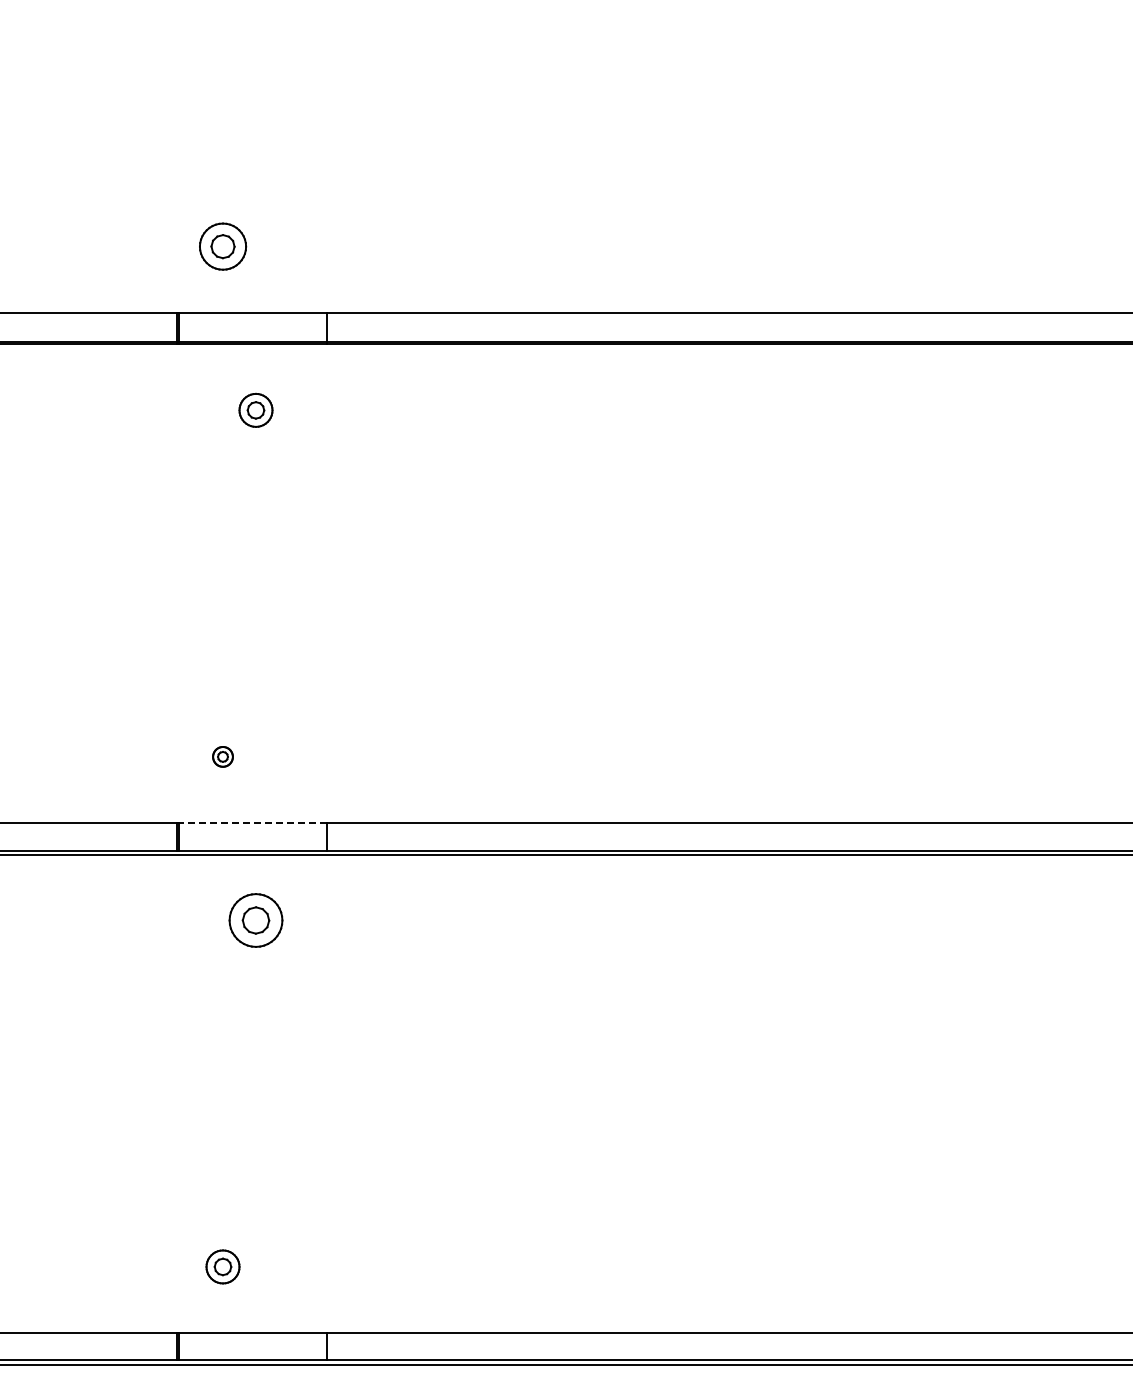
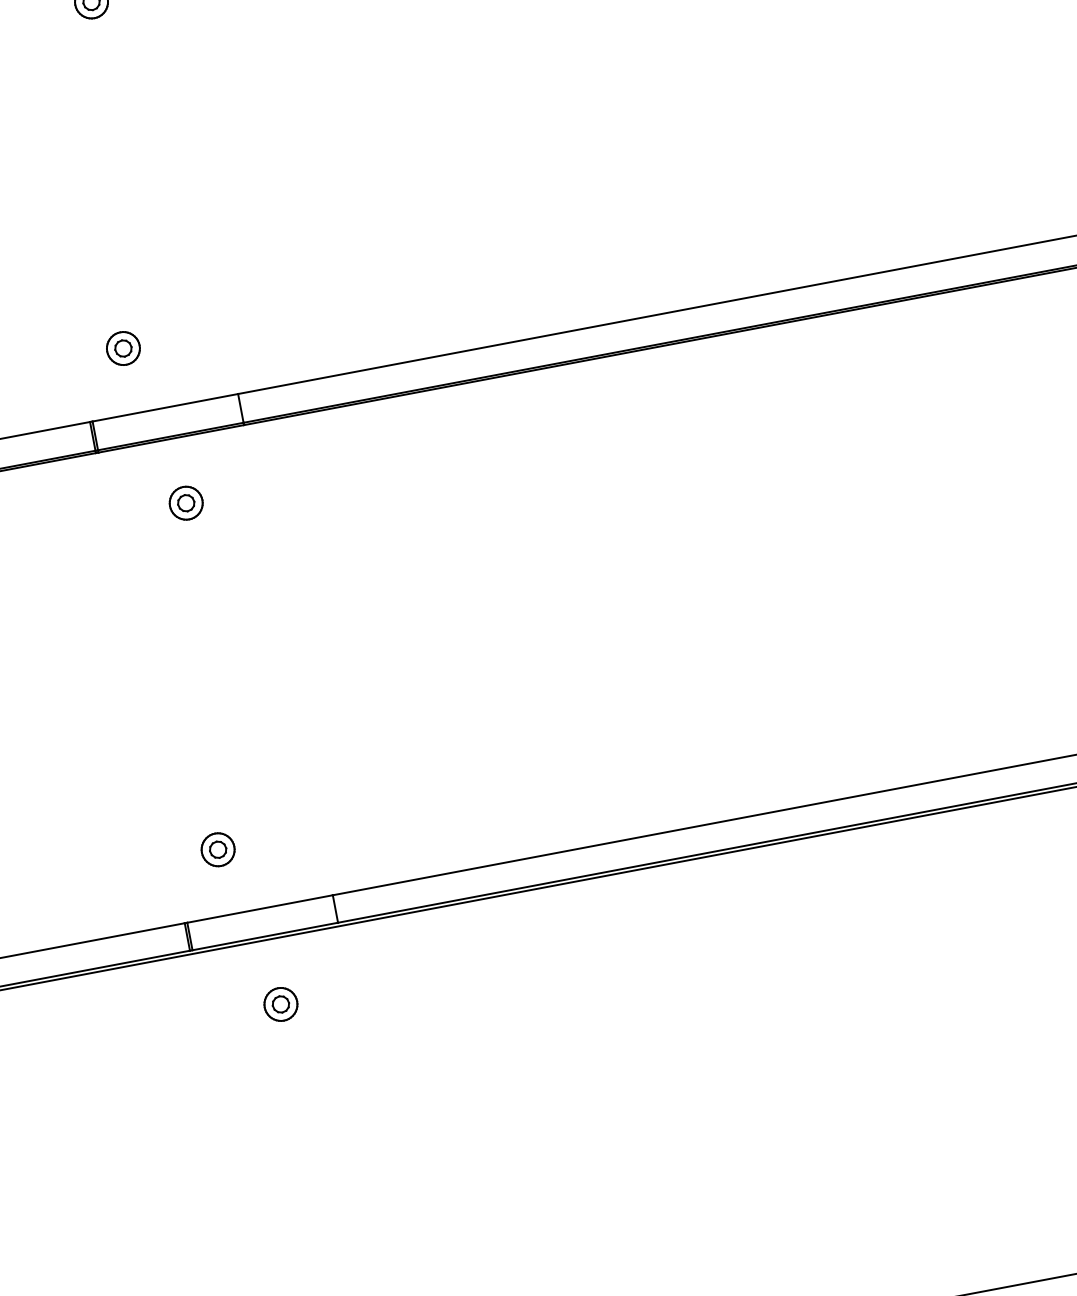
part: (222, 246) -> (122, 348), size x0.71
part: (222, 756) -> (217, 849), size x1.67
line: (252, 822) -> (259, 908), dashed -> solid
part: (255, 920) -> (280, 1004), size x0.62

